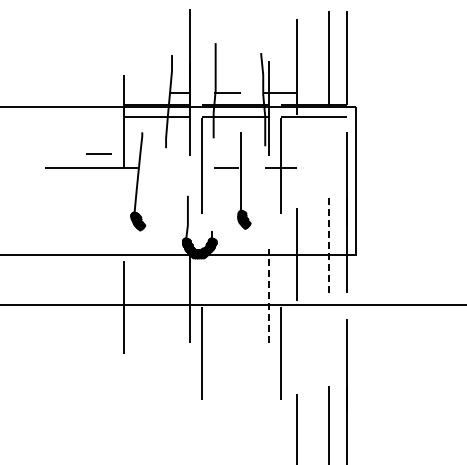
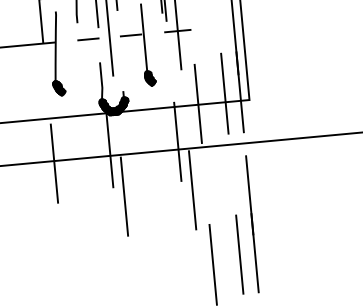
line: (98, 153) -> (87, 38), moved
line: (328, 245) -> (224, 93), dashed -> solid
line: (269, 295) -> (178, 141), dashed -> solid

